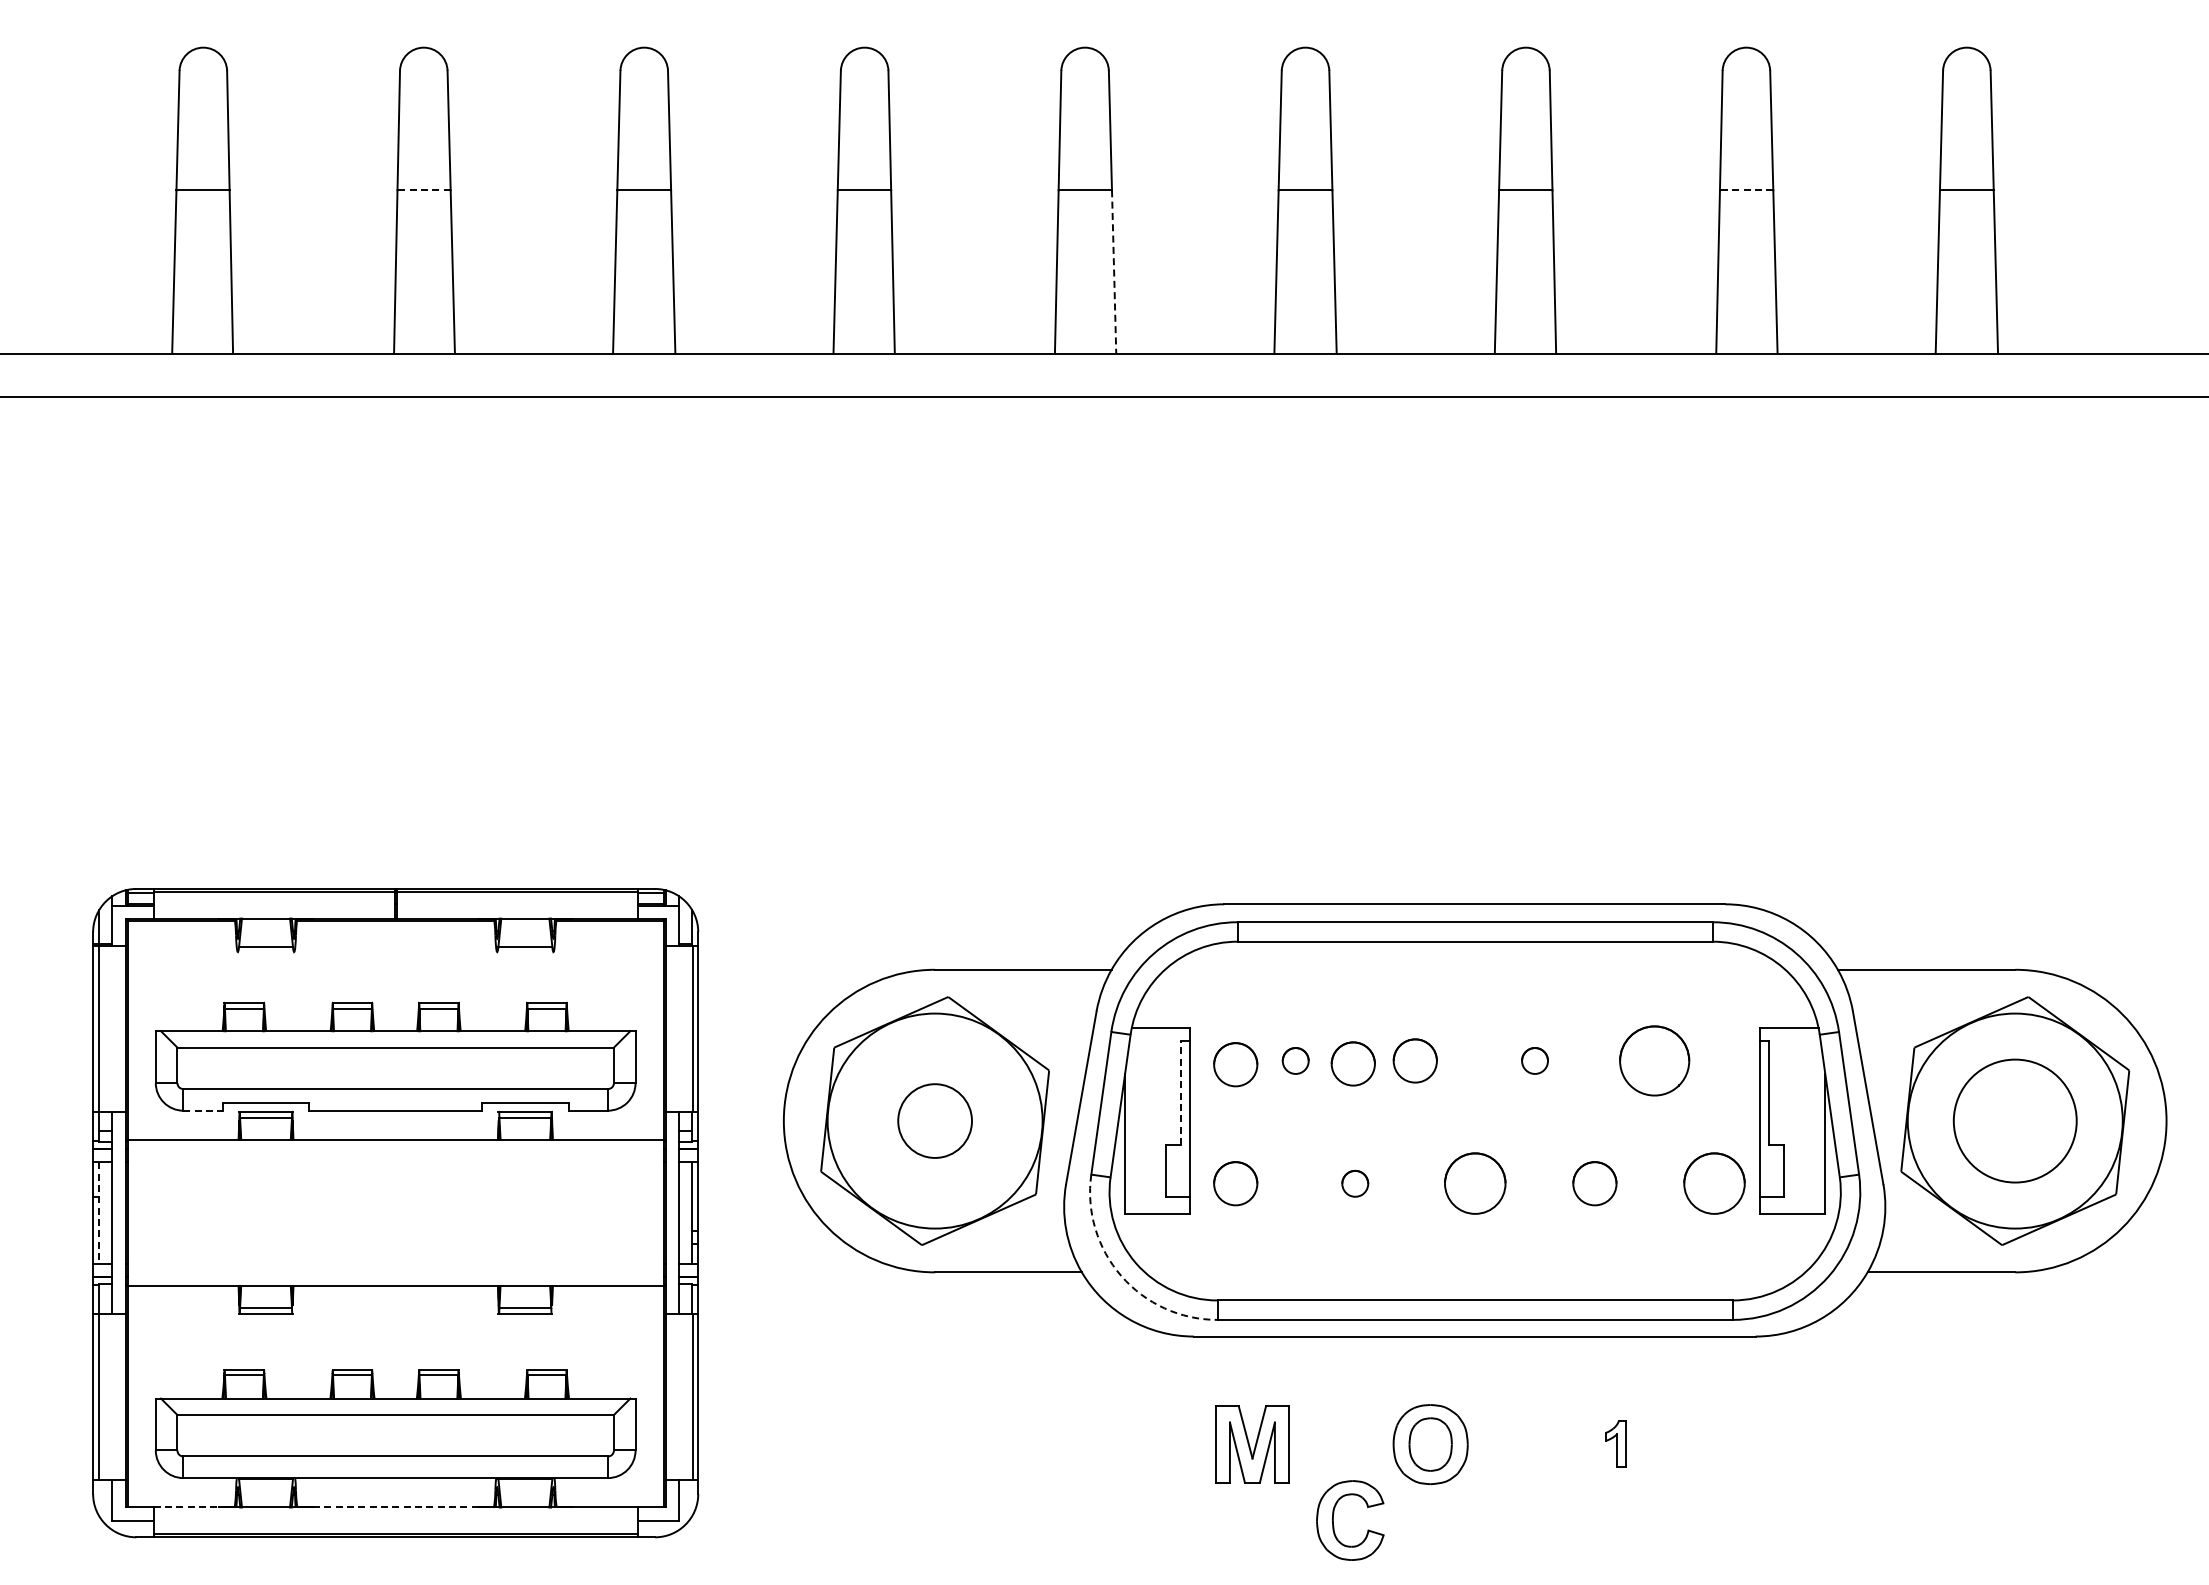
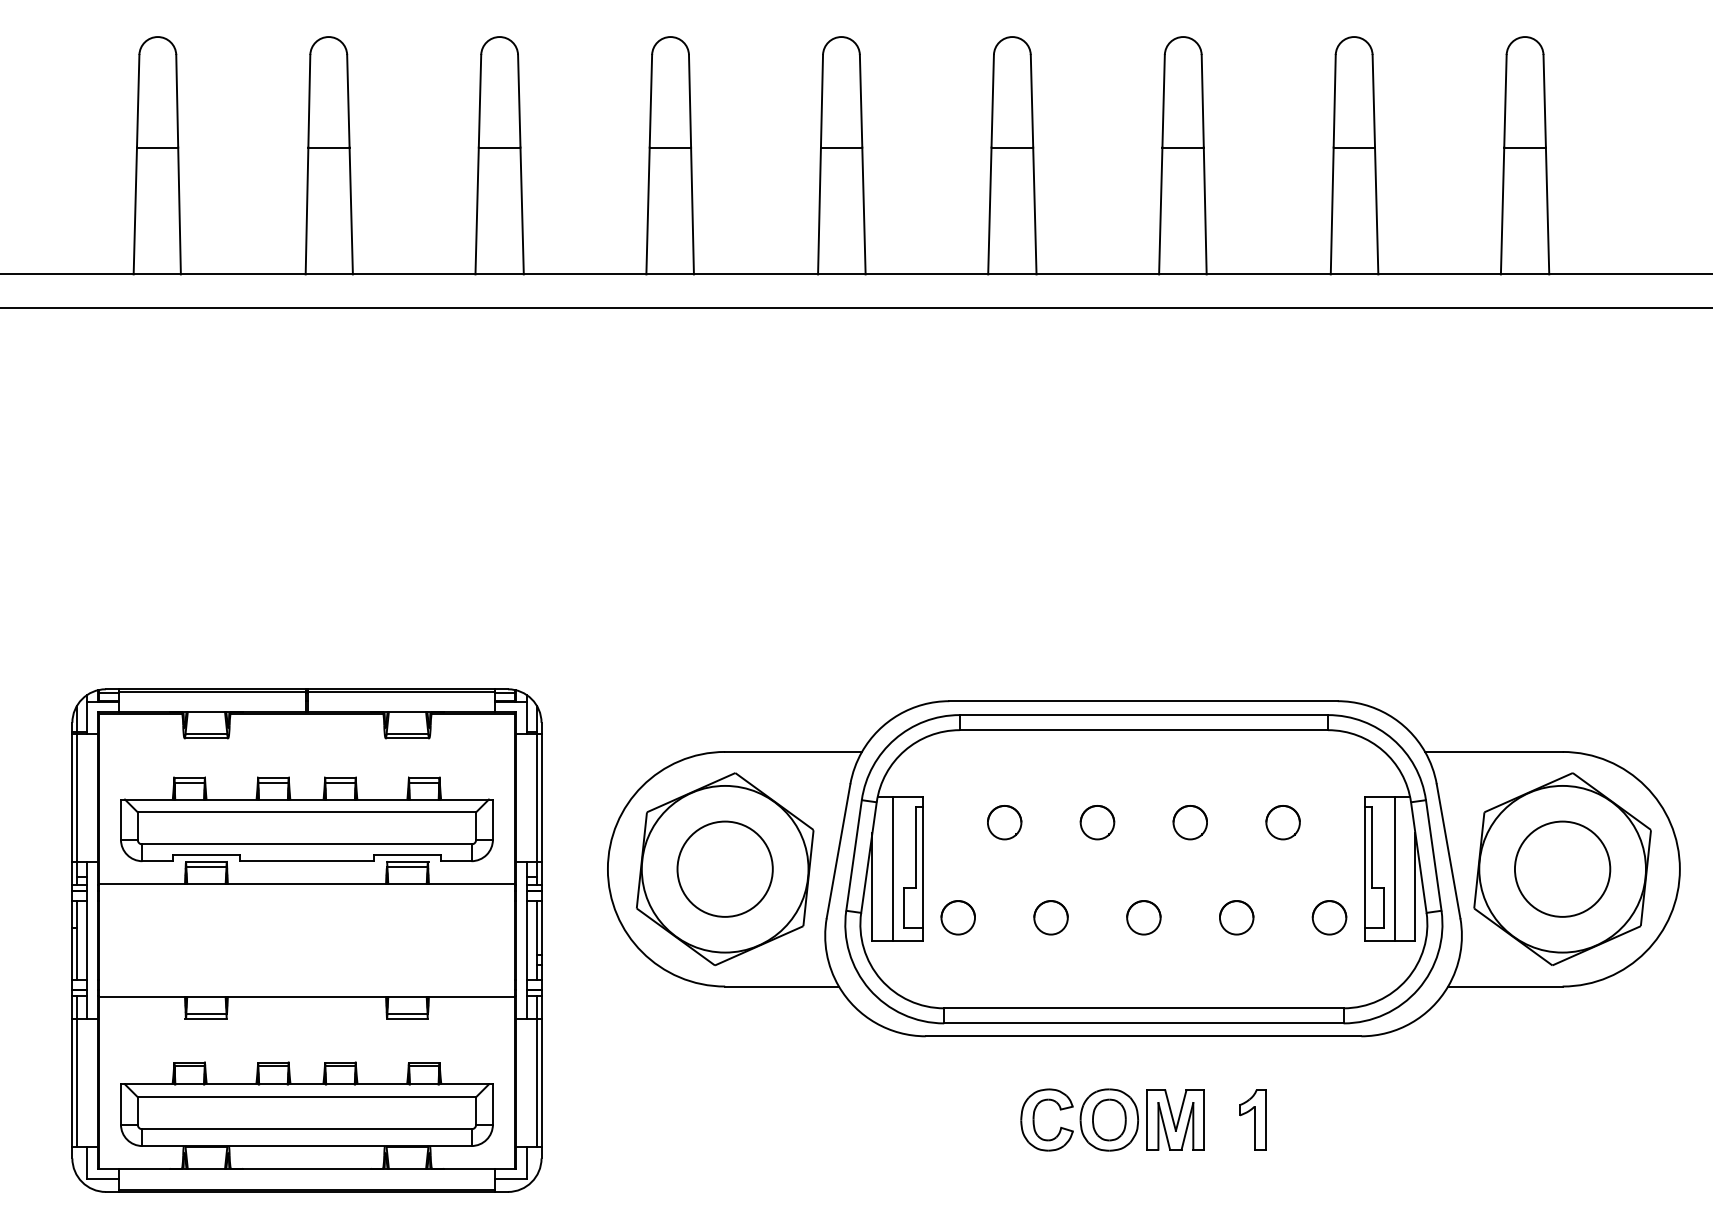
line: (424, 190) -> (329, 147), dashed -> solid
line: (1746, 190) -> (1354, 147), dashed -> solid
line: (1114, 272) -> (864, 211), dashed -> solid
line: (265, 952) -> (206, 738), added
line: (525, 952) -> (407, 738), added
part: (1295, 1060) -> (1004, 822), size x1.67
part: (1534, 1060) -> (1189, 822), size x1.67
part: (1654, 1060) -> (1282, 822), size x0.62
part: (1352, 1063) -> (1048, 824), removed
part: (1235, 1064) -> (958, 825), removed
line: (1181, 1092) -> (916, 847), dashed -> solid
line: (203, 1110) -> (157, 861), dashed -> solid
circle: (934, 1120) -> (724, 868), size x1.67
line: (1151, 1121) -> (892, 869), added
line: (1799, 1121) -> (1395, 869), added
part: (1354, 1183) -> (1050, 917), size x1.67
part: (1474, 1183) -> (1143, 917), size x0.71
part: (1714, 1183) -> (1329, 917), size x0.71
line: (99, 1213) -> (77, 940), dashed -> solid
arc: (1121, 1276) -> (869, 989), dashed -> solid
part: (1252, 1444) -> (1175, 1119), moved
part: (1615, 1444) -> (1252, 1119), size x1.67
line: (186, 1507) -> (144, 1168), dashed -> solid
line: (395, 1507) -> (306, 1168), dashed -> solid
part: (1334, 1525) -> (1034, 1123), moved

